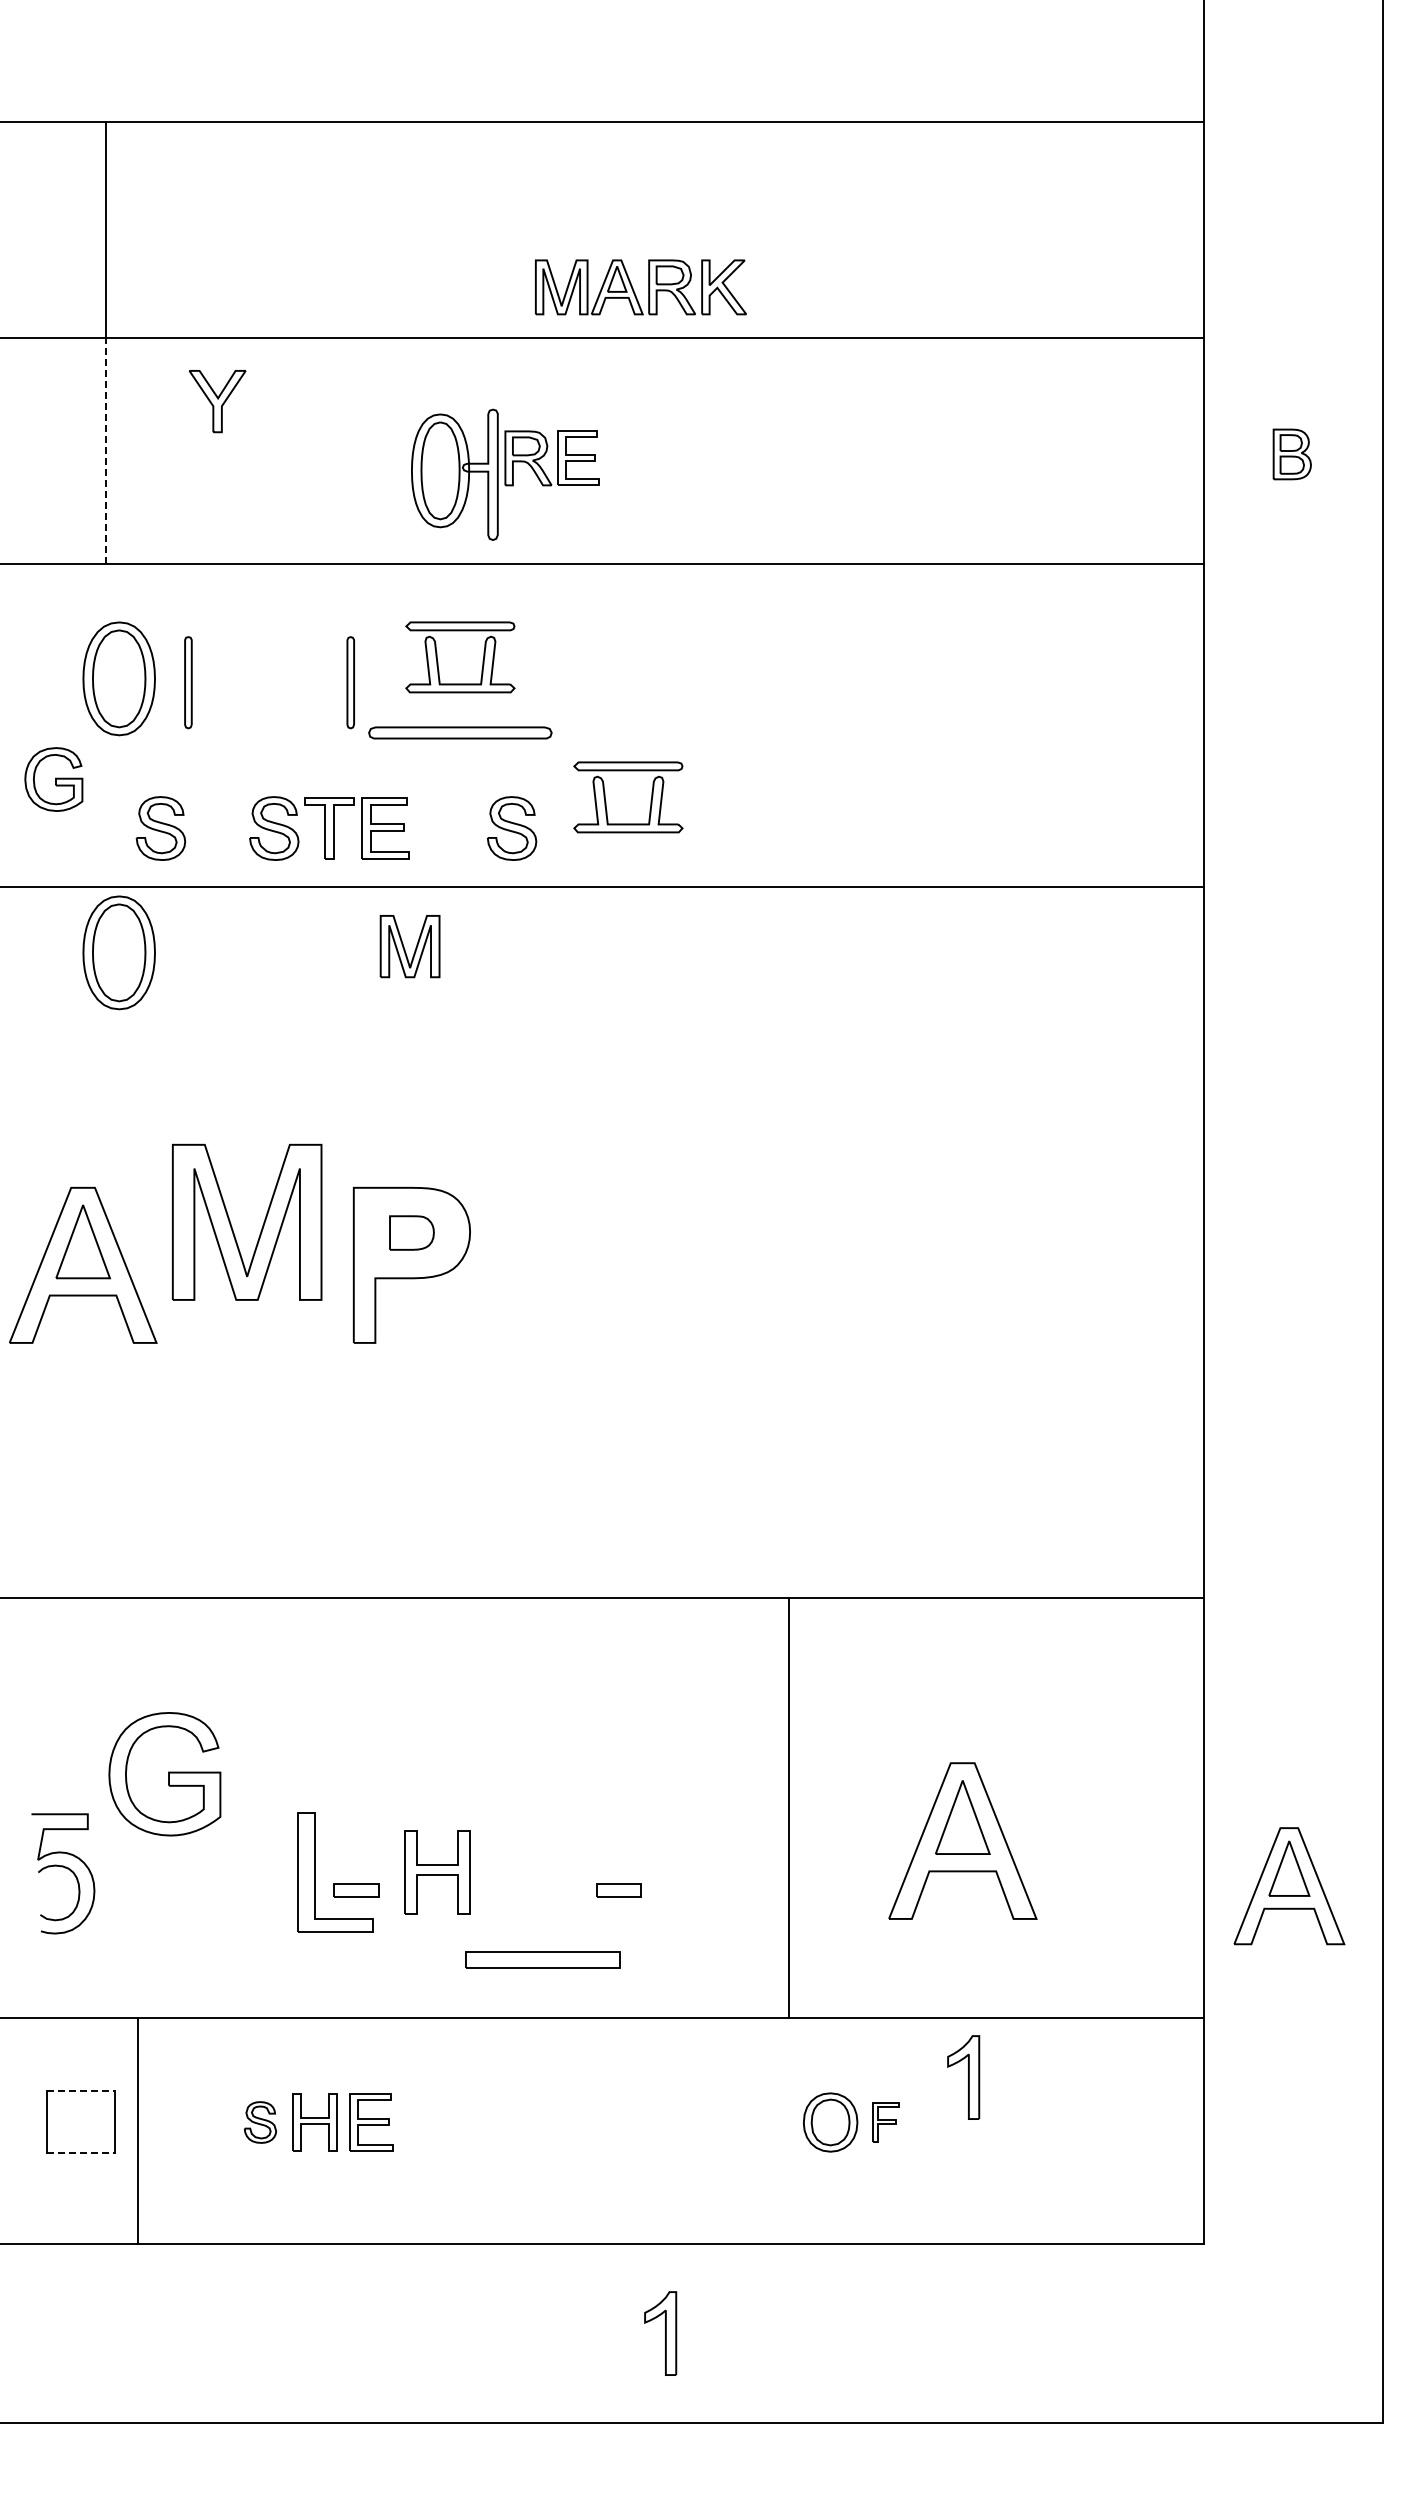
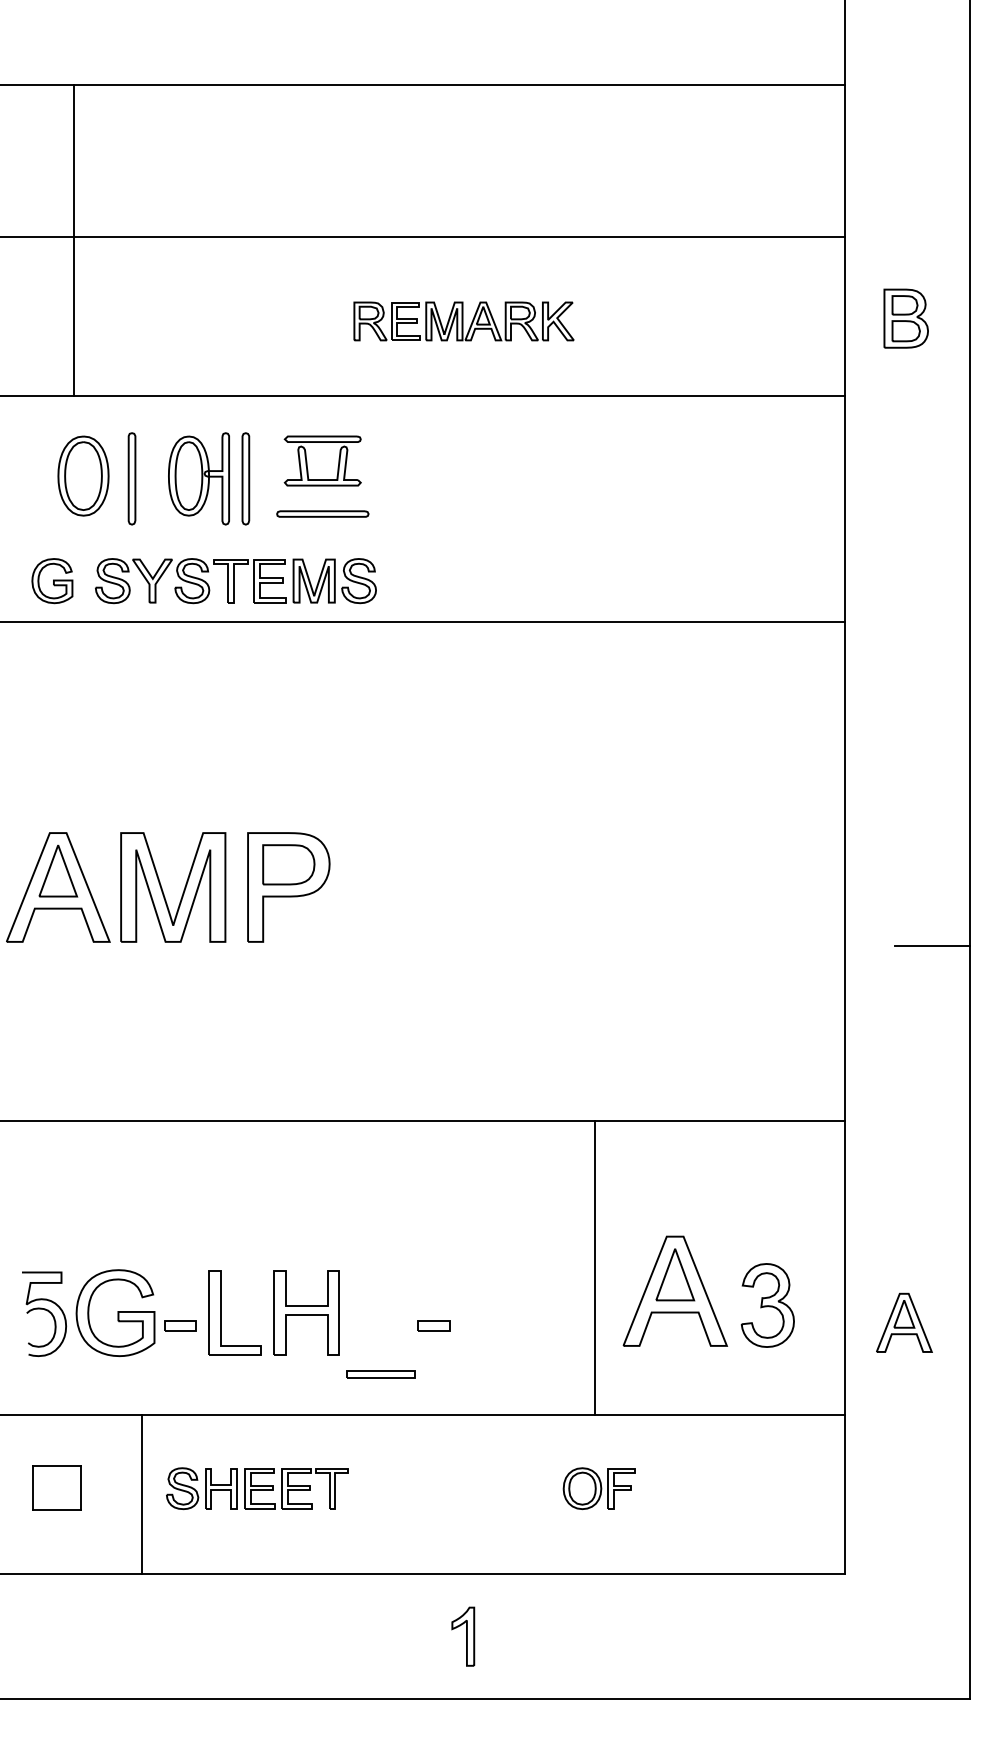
part: (634, 290) -> (495, 323), moved
part: (217, 401) -> (152, 581), moved
line: (106, 450) -> (74, 315), dashed -> solid
part: (1292, 454) -> (906, 318), size x1.67
part: (454, 474) -> (198, 478), moved
part: (188, 682) -> (132, 478), size x1.43
part: (350, 682) -> (245, 478), size x1.43
part: (460, 732) -> (322, 513), size x0.71
part: (53, 779) -> (52, 581), moved
part: (650, 800) -> (456, 561), removed
part: (409, 946) -> (313, 581), moved
part: (118, 952) -> (83, 668), removed
part: (262, 1225) -> (184, 889), moved
part: (411, 1232) -> (288, 864), size x1.67
line: (1329, 1349) -> (932, 946), added
part: (164, 1774) -> (115, 1313), moved
line: (789, 1807) -> (595, 1267), moved
part: (1094, 1861) -> (767, 1305), added
part: (437, 1872) -> (306, 1313), size x1.43
part: (1289, 1885) -> (904, 1322), size x0.71
part: (356, 1890) -> (180, 1325), moved
part: (543, 1959) -> (381, 1374), size x0.62
part: (963, 2077) -> (675, 1457), removed
line: (81, 2090) -> (57, 1466), dashed -> solid
part: (260, 2122) -> (182, 1488), size x1.43
part: (442, 2122) -> (310, 1488), added
part: (885, 2122) -> (620, 1488), size x1.43
line: (138, 2130) -> (142, 1494), moved
line: (81, 2152) -> (57, 1509), dashed -> solid

